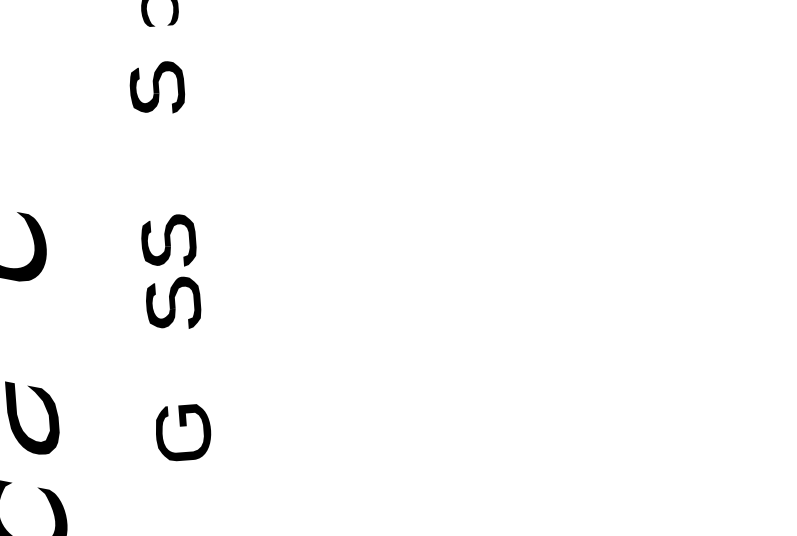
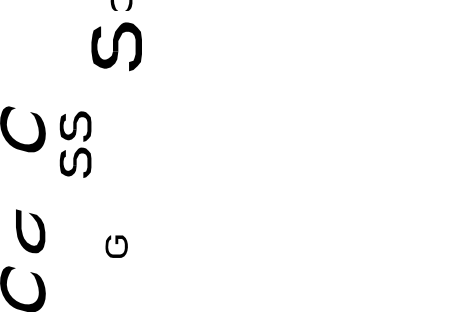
part: (157, 87) -> (116, 46), size x1.6
part: (170, 272) -> (75, 144), moved
part: (182, 432) -> (116, 246), size x0.7

